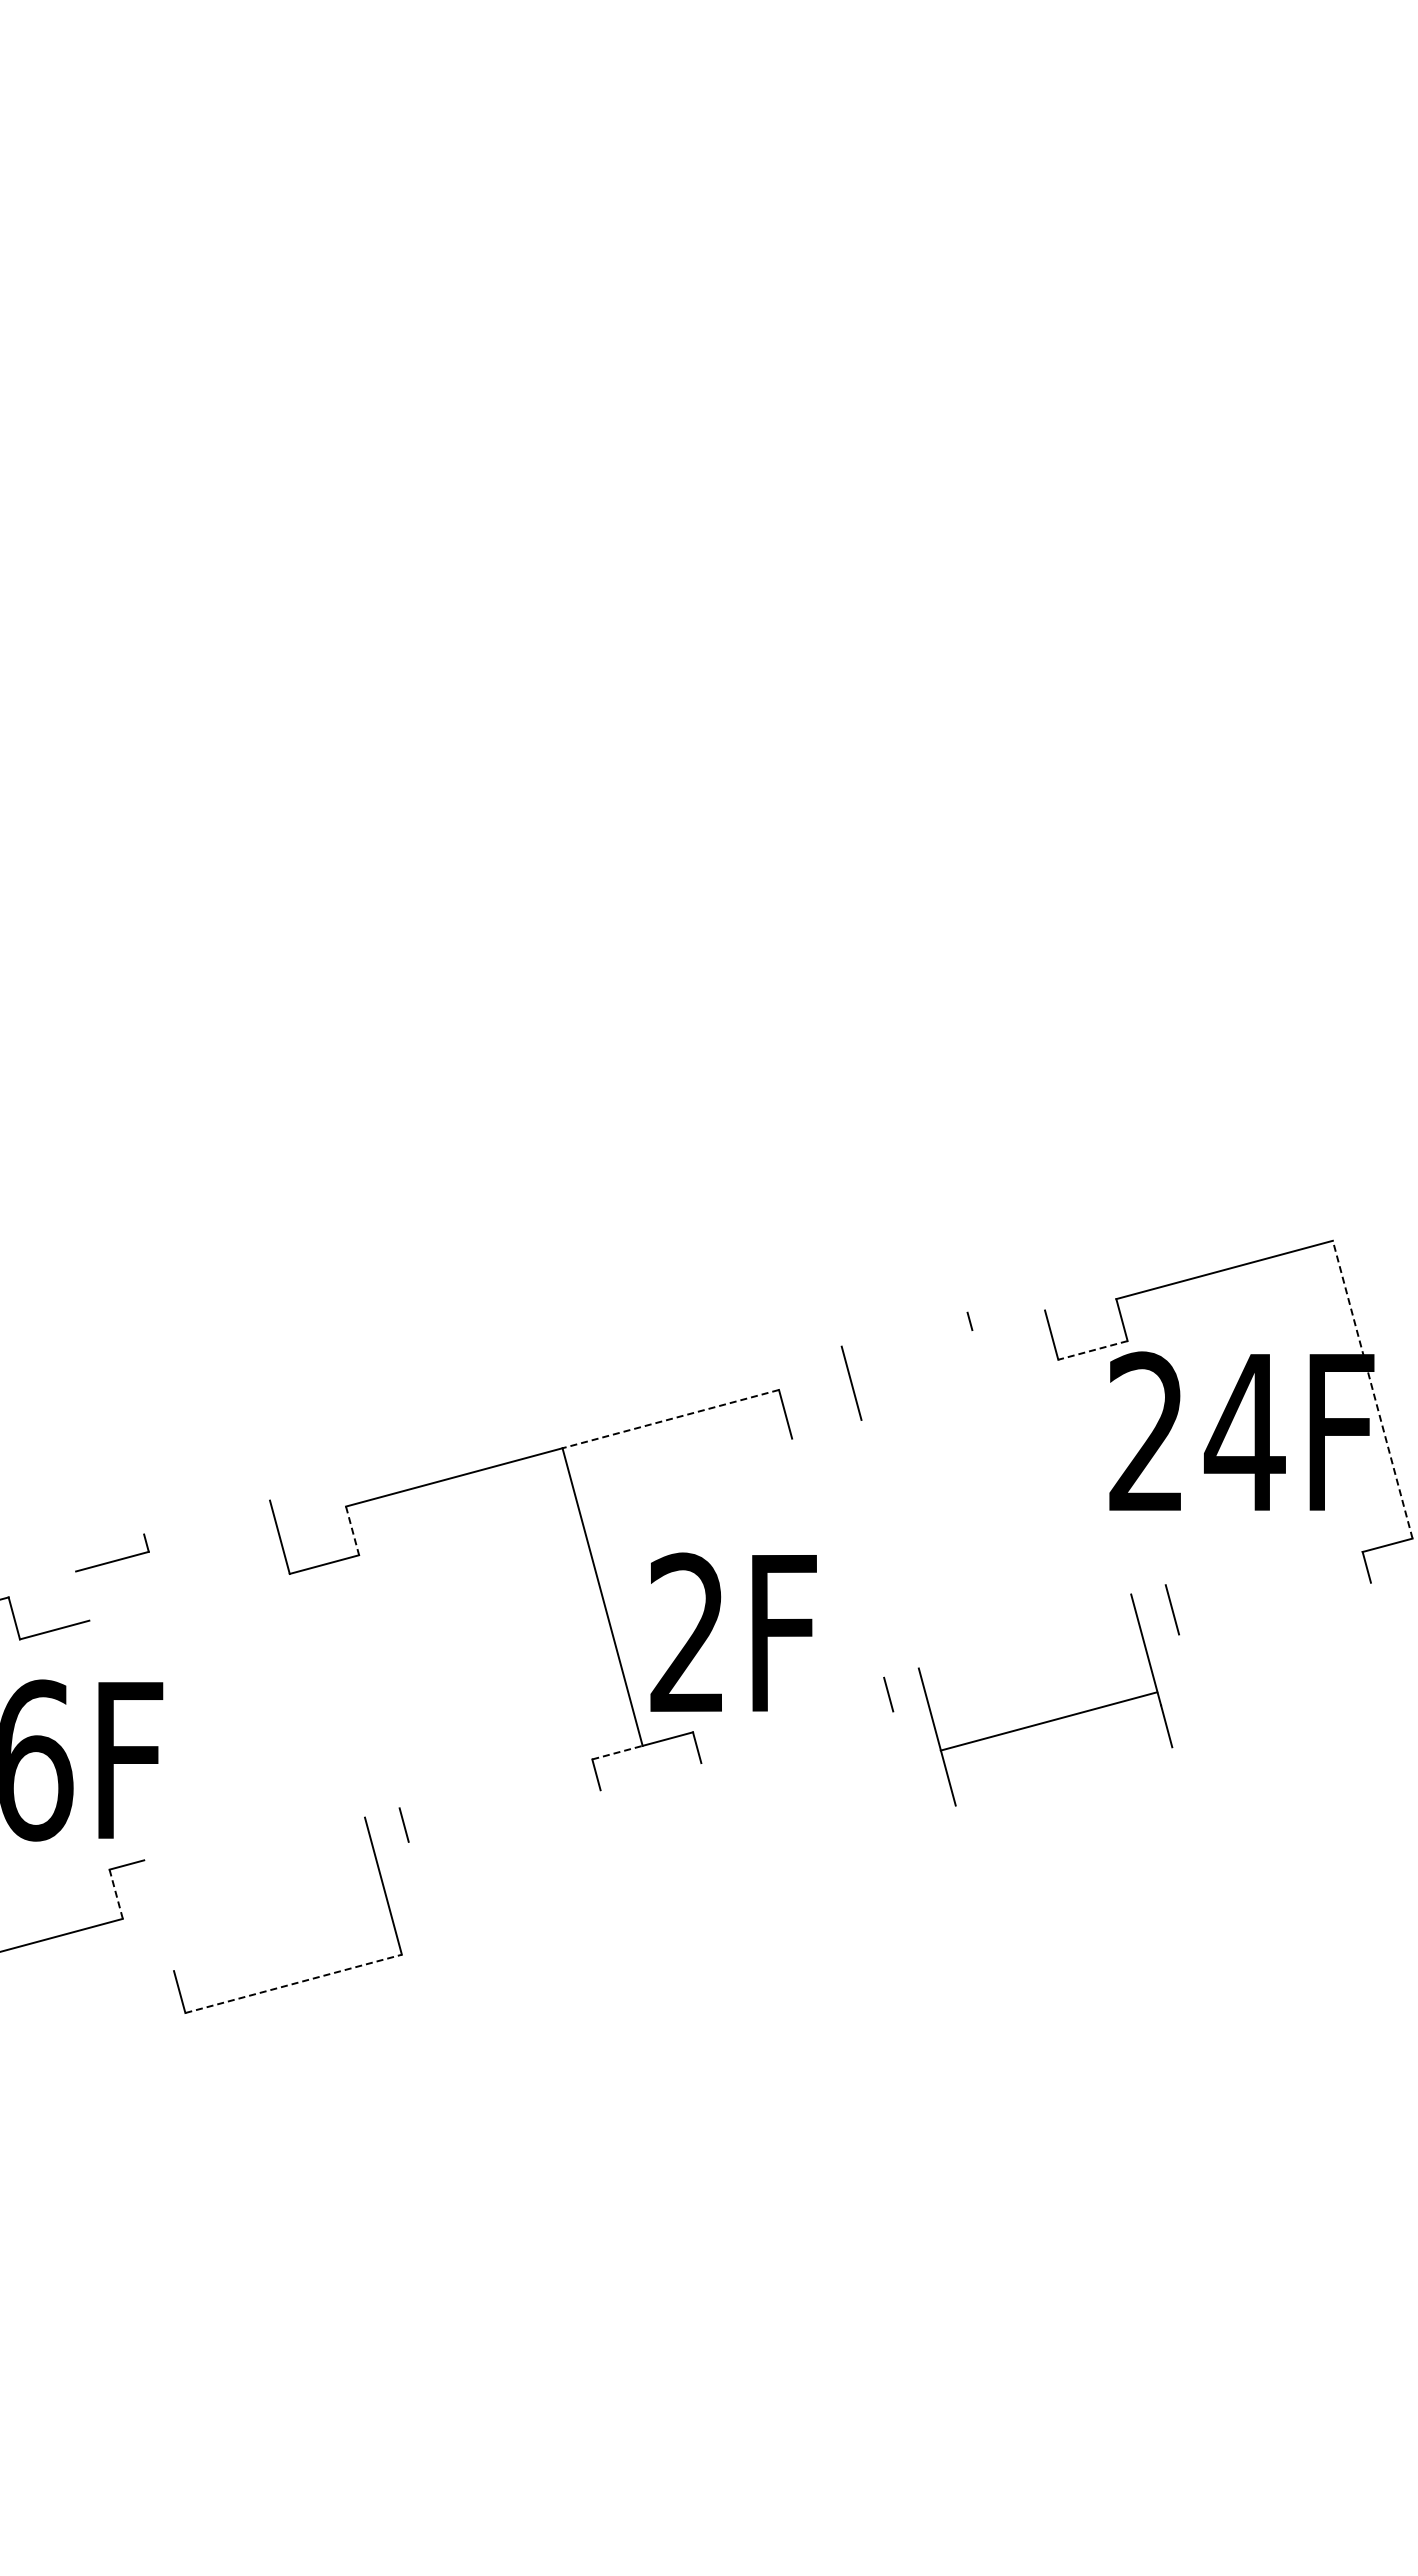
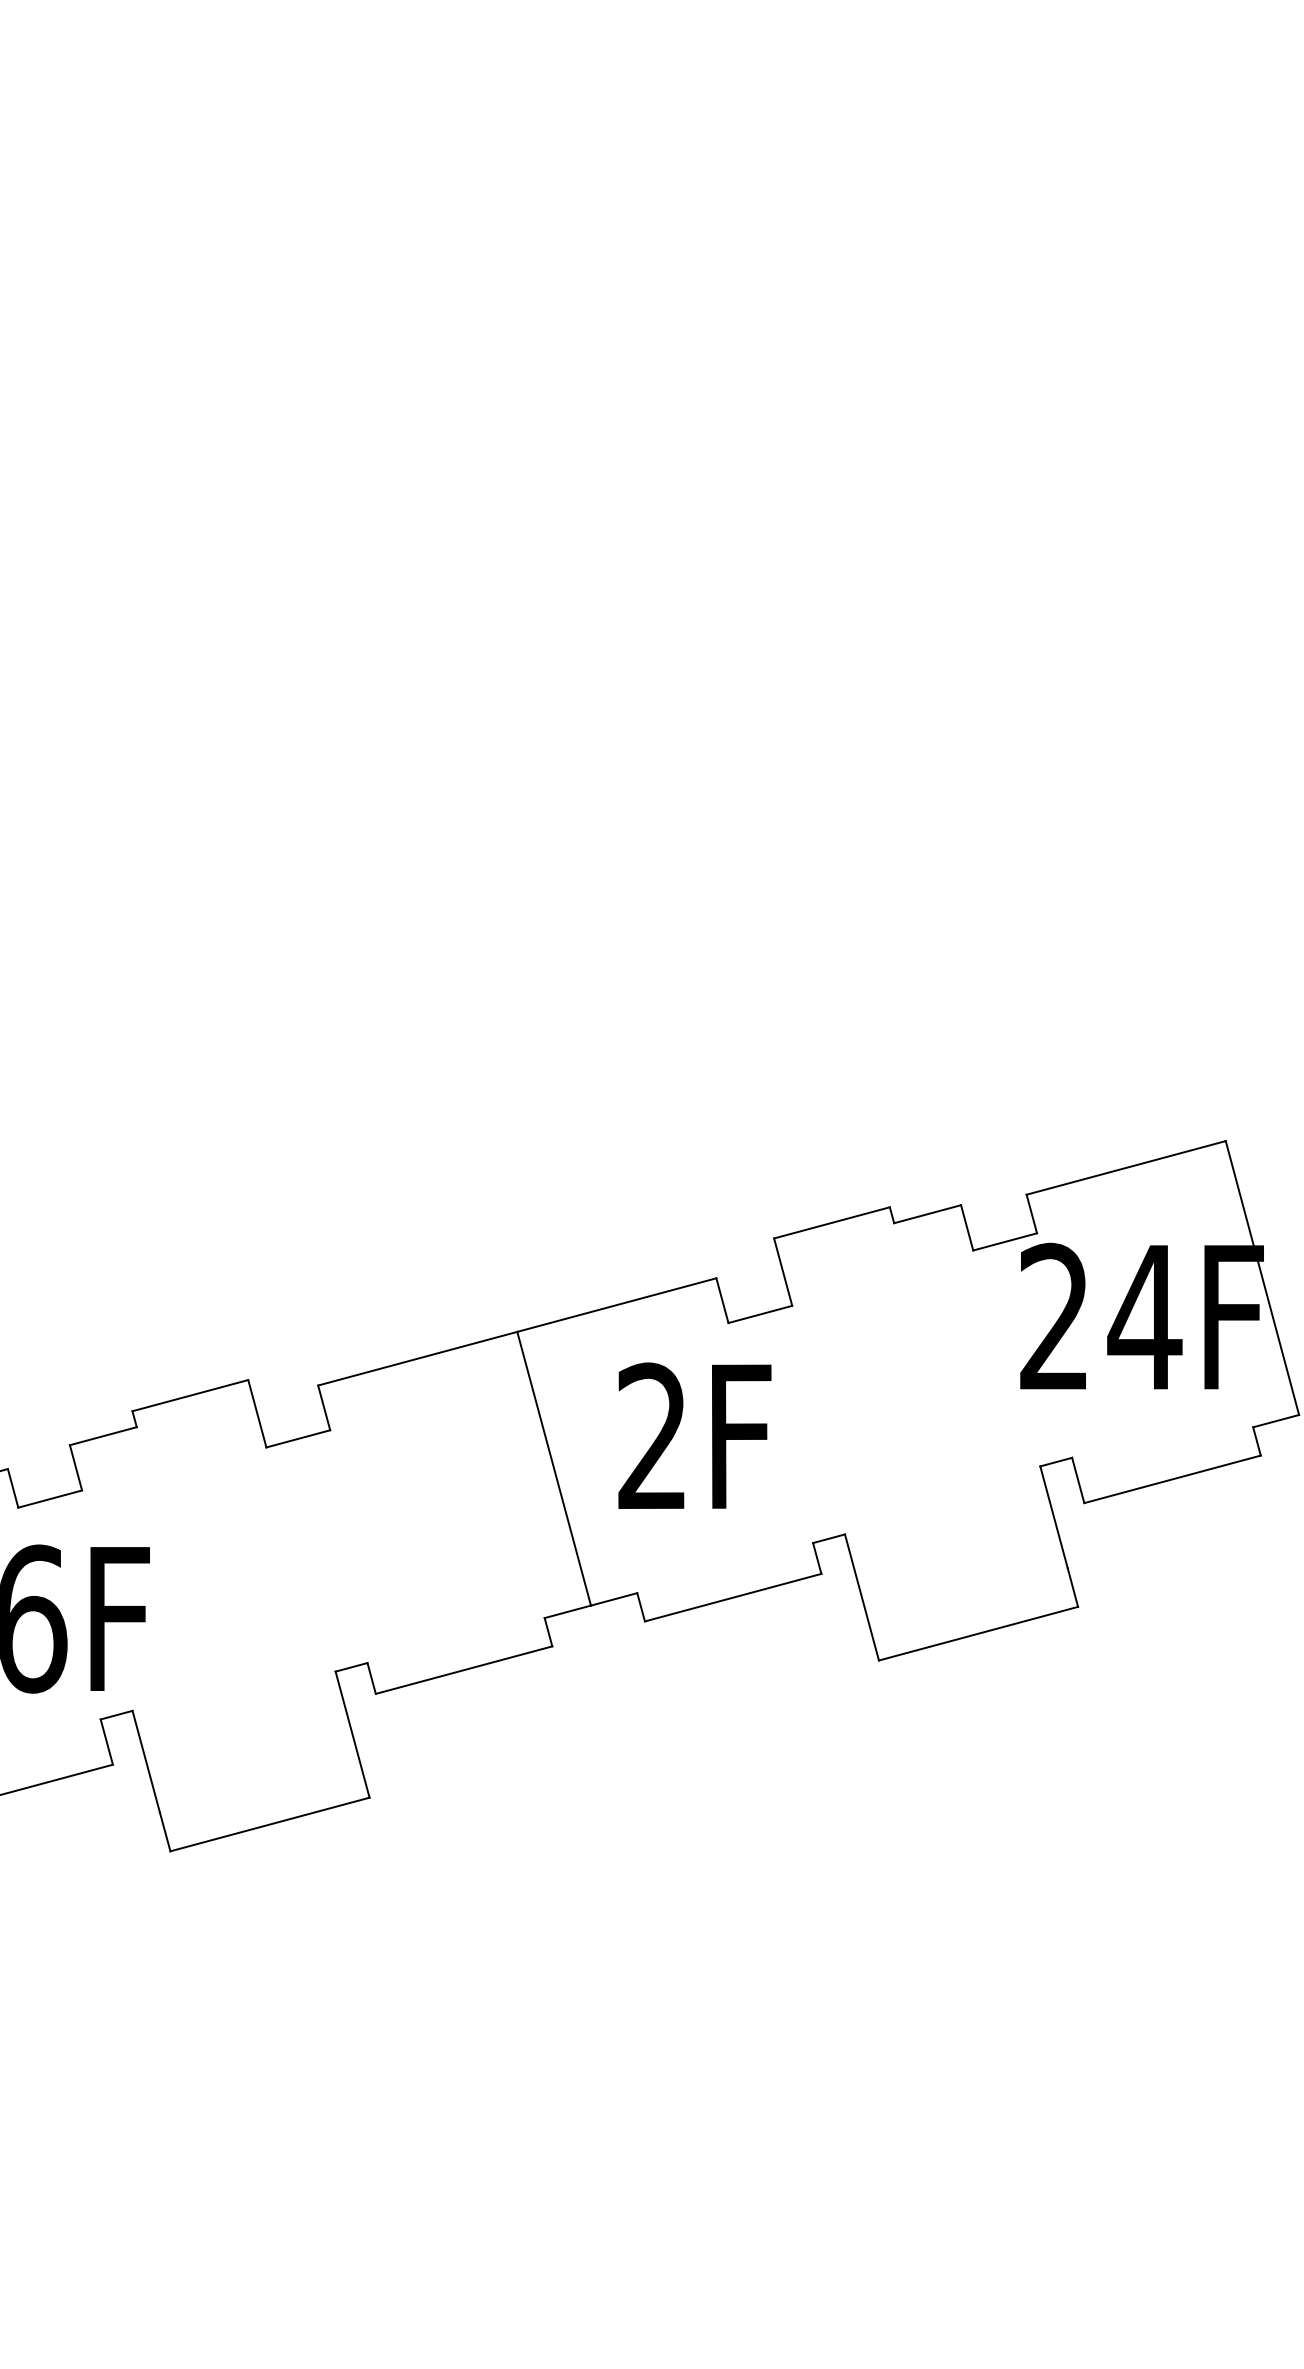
line: (1008, 1320) -> (927, 1214), added
line: (904, 1329) -> (831, 1222), added
line: (1092, 1350) -> (1004, 1241), dashed -> solid
line: (1372, 1389) -> (1262, 1277), dashed -> solid
line: (670, 1419) -> (616, 1305), dashed -> solid
line: (826, 1428) -> (760, 1313), added
line: (207, 1517) -> (190, 1395), added
line: (352, 1531) -> (324, 1408), dashed -> solid
line: (1148, 1589) -> (1056, 1461), added
line: (82, 1595) -> (75, 1467), added
line: (1274, 1608) -> (1172, 1479), added
text: (733, 1631) -> (694, 1435), moved
line: (901, 1672) -> (829, 1538), added
line: (1048, 1721) -> (978, 1633), moved
line: (797, 1737) -> (733, 1597), added
line: (617, 1752) -> (567, 1611), dashed -> solid
line: (382, 1812) -> (351, 1666), added
line: (504, 1815) -> (463, 1669), added
line: (116, 1893) -> (107, 1741), dashed -> solid
line: (159, 1915) -> (146, 1761), added
line: (294, 1983) -> (270, 1824), dashed -> solid

